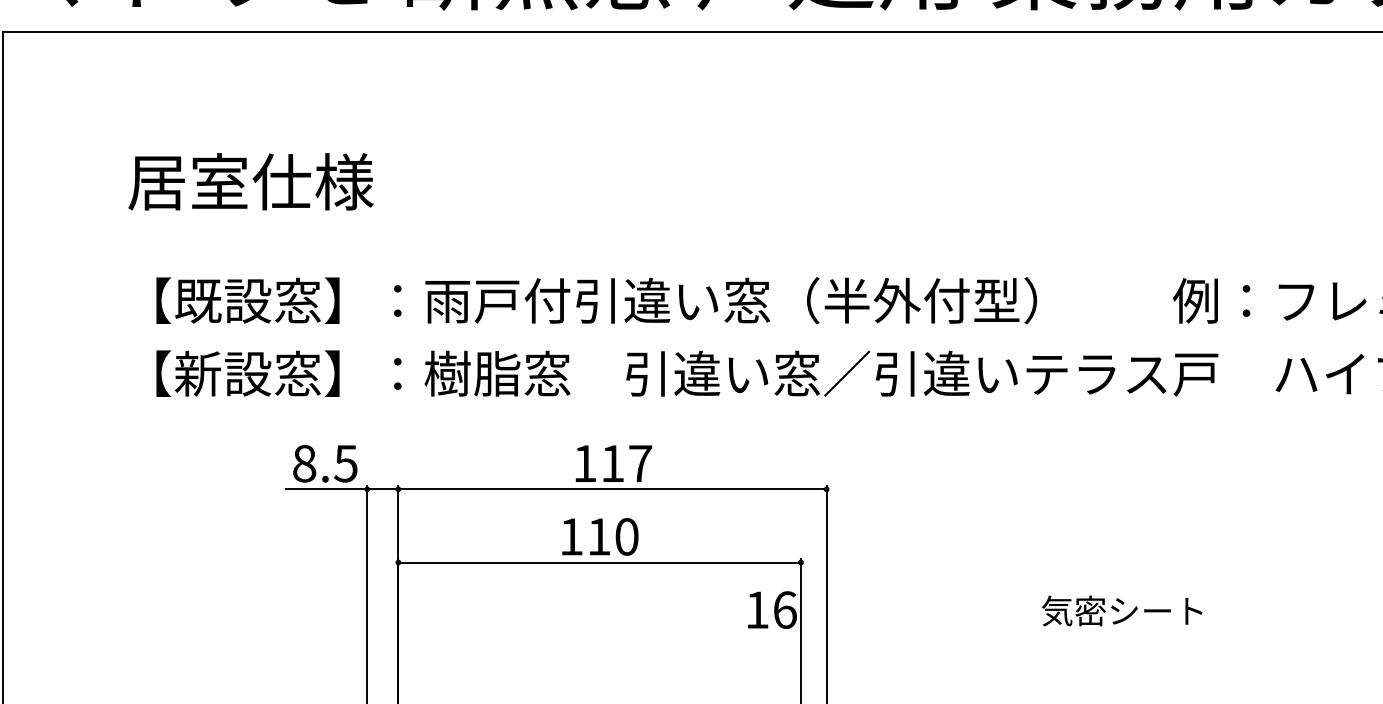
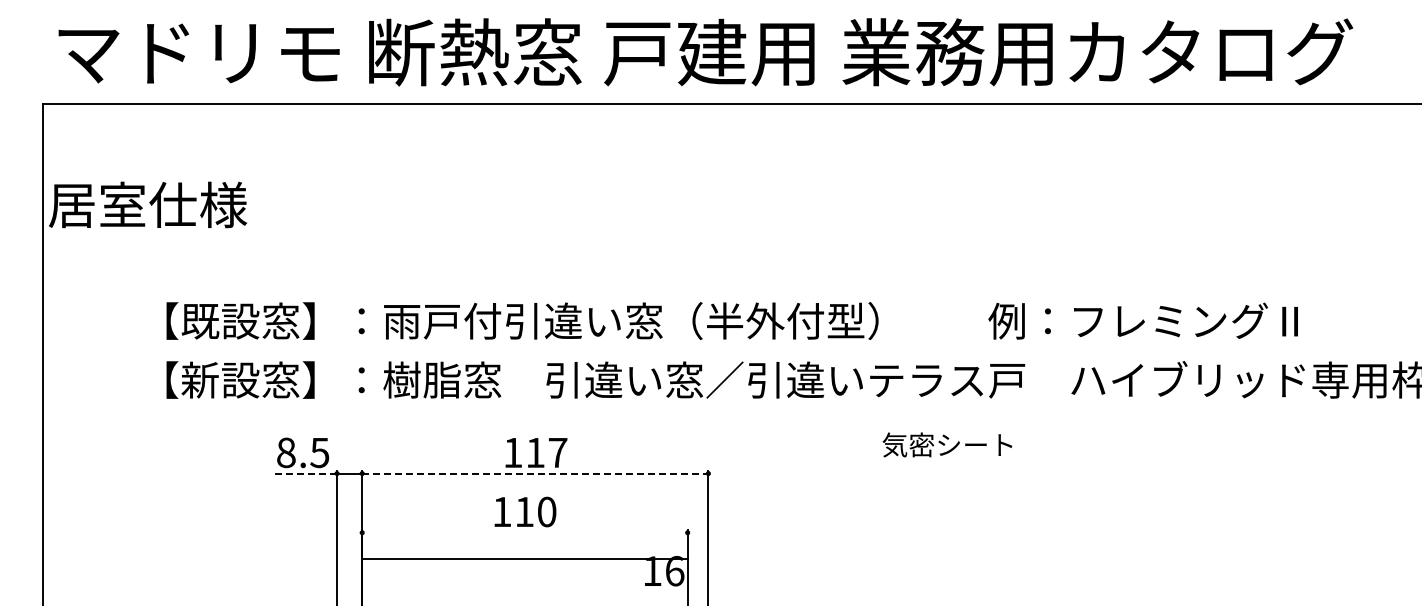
text: (250, 181) -> (147, 204), moved
line: (327, 489) -> (304, 473), solid -> dashed
line: (612, 489) -> (535, 473), solid -> dashed
line: (599, 562) -> (524, 558), moved
text: (1122, 610) -> (947, 444), moved

